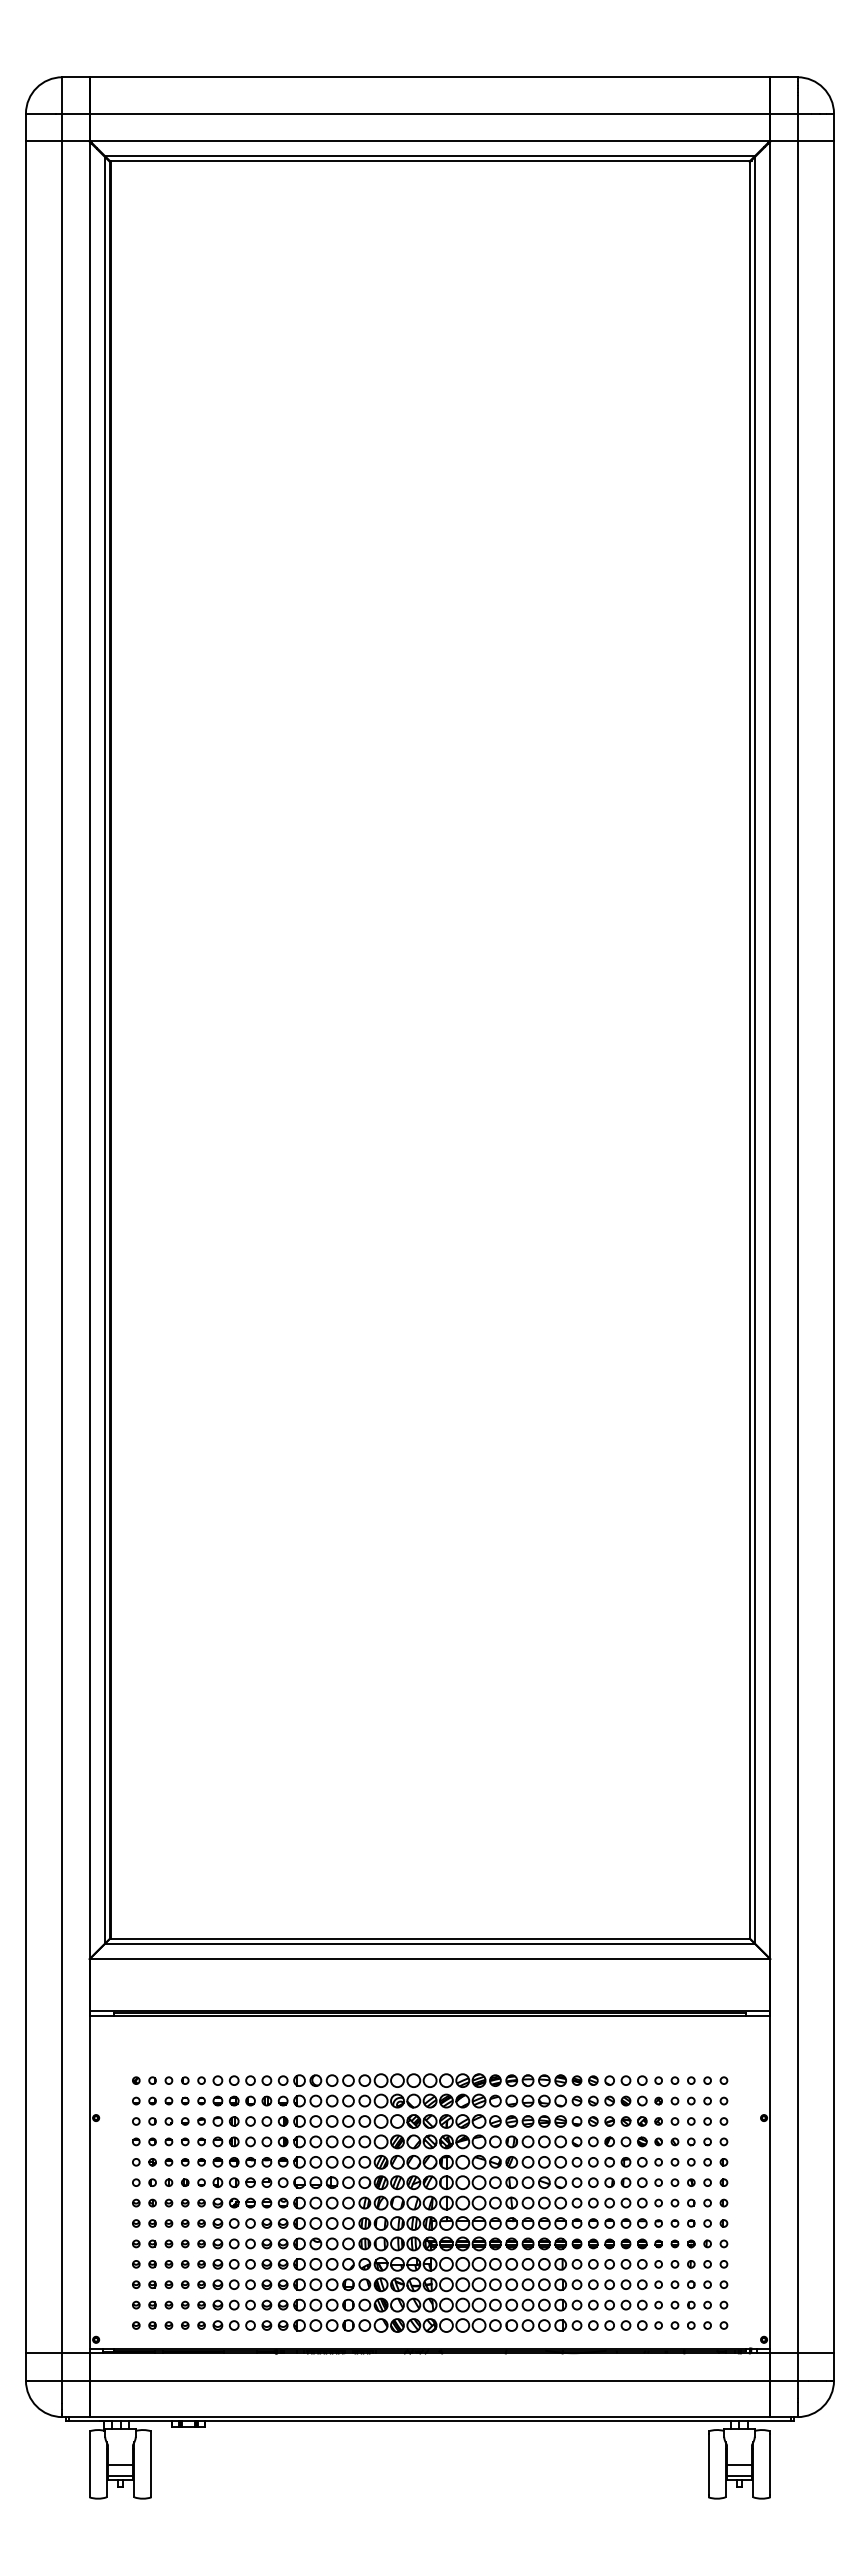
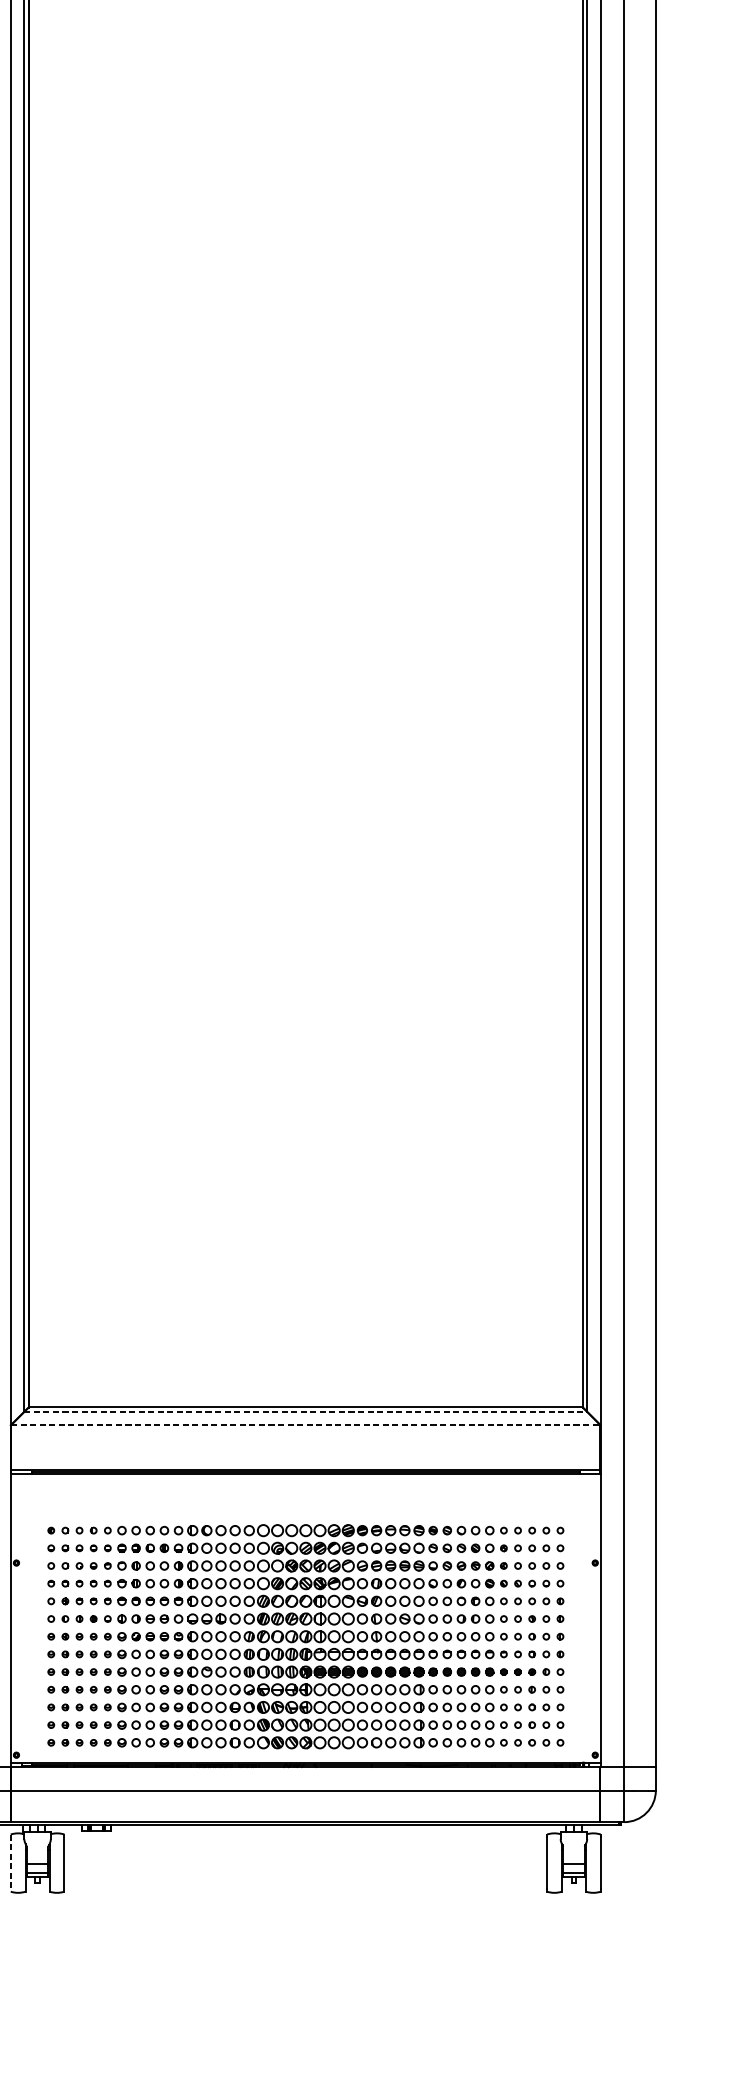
line: (429, 1943) -> (305, 1411), solid -> dashed
line: (430, 1958) -> (306, 1424), solid -> dashed
line: (89, 2464) -> (10, 1863), solid -> dashed

